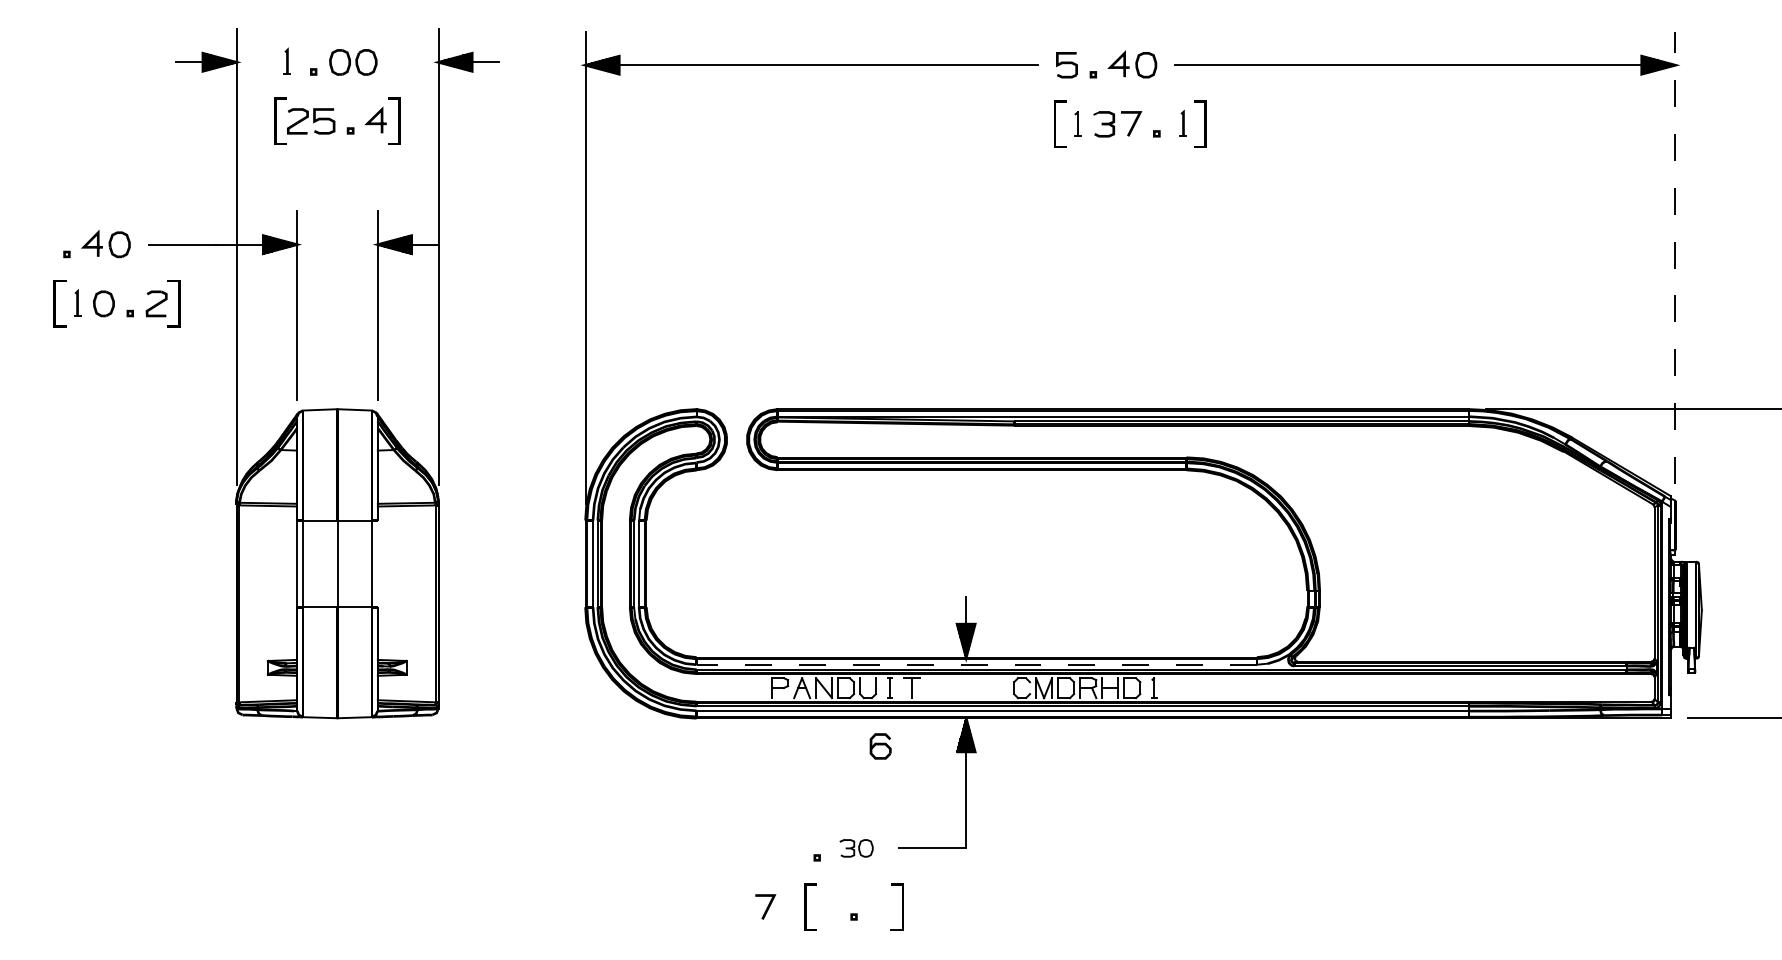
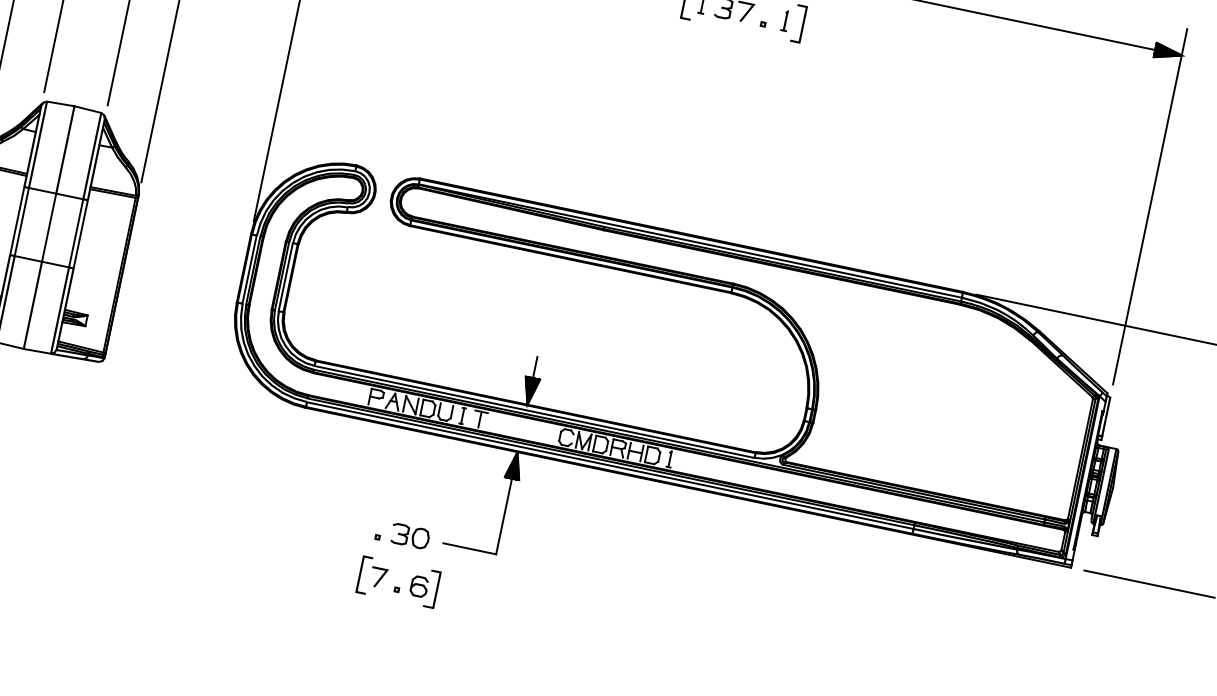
line: (1675, 257) -> (1150, 206), dashed -> solid
line: (377, 563) -> (80, 233), added
line: (976, 664) -> (534, 411), dashed -> solid
part: (880, 746) -> (419, 586), moved
part: (856, 848) -> (410, 536), size x1.43
line: (767, 906) -> (380, 577), moved

